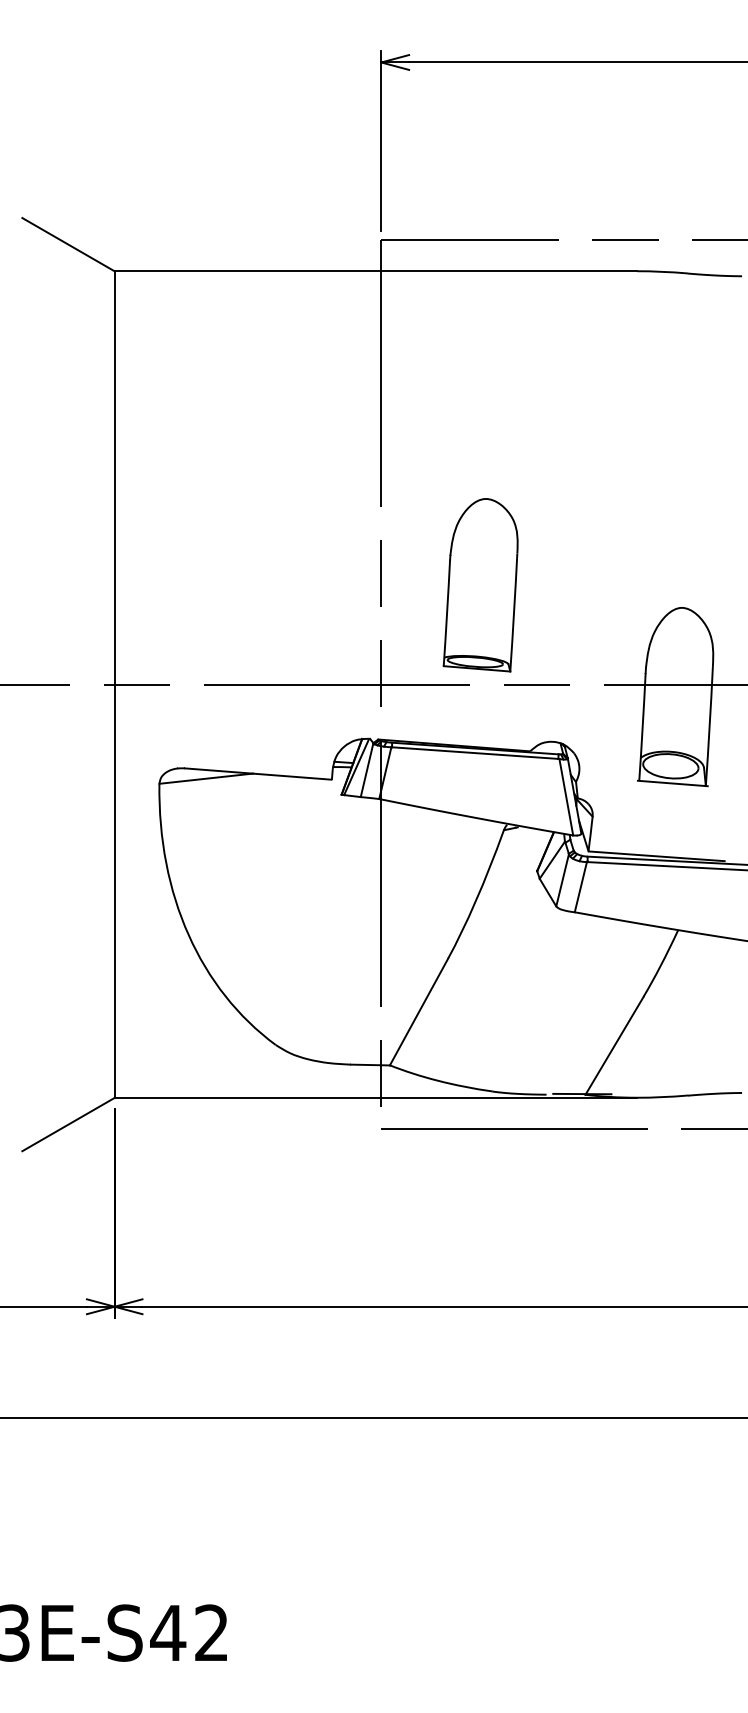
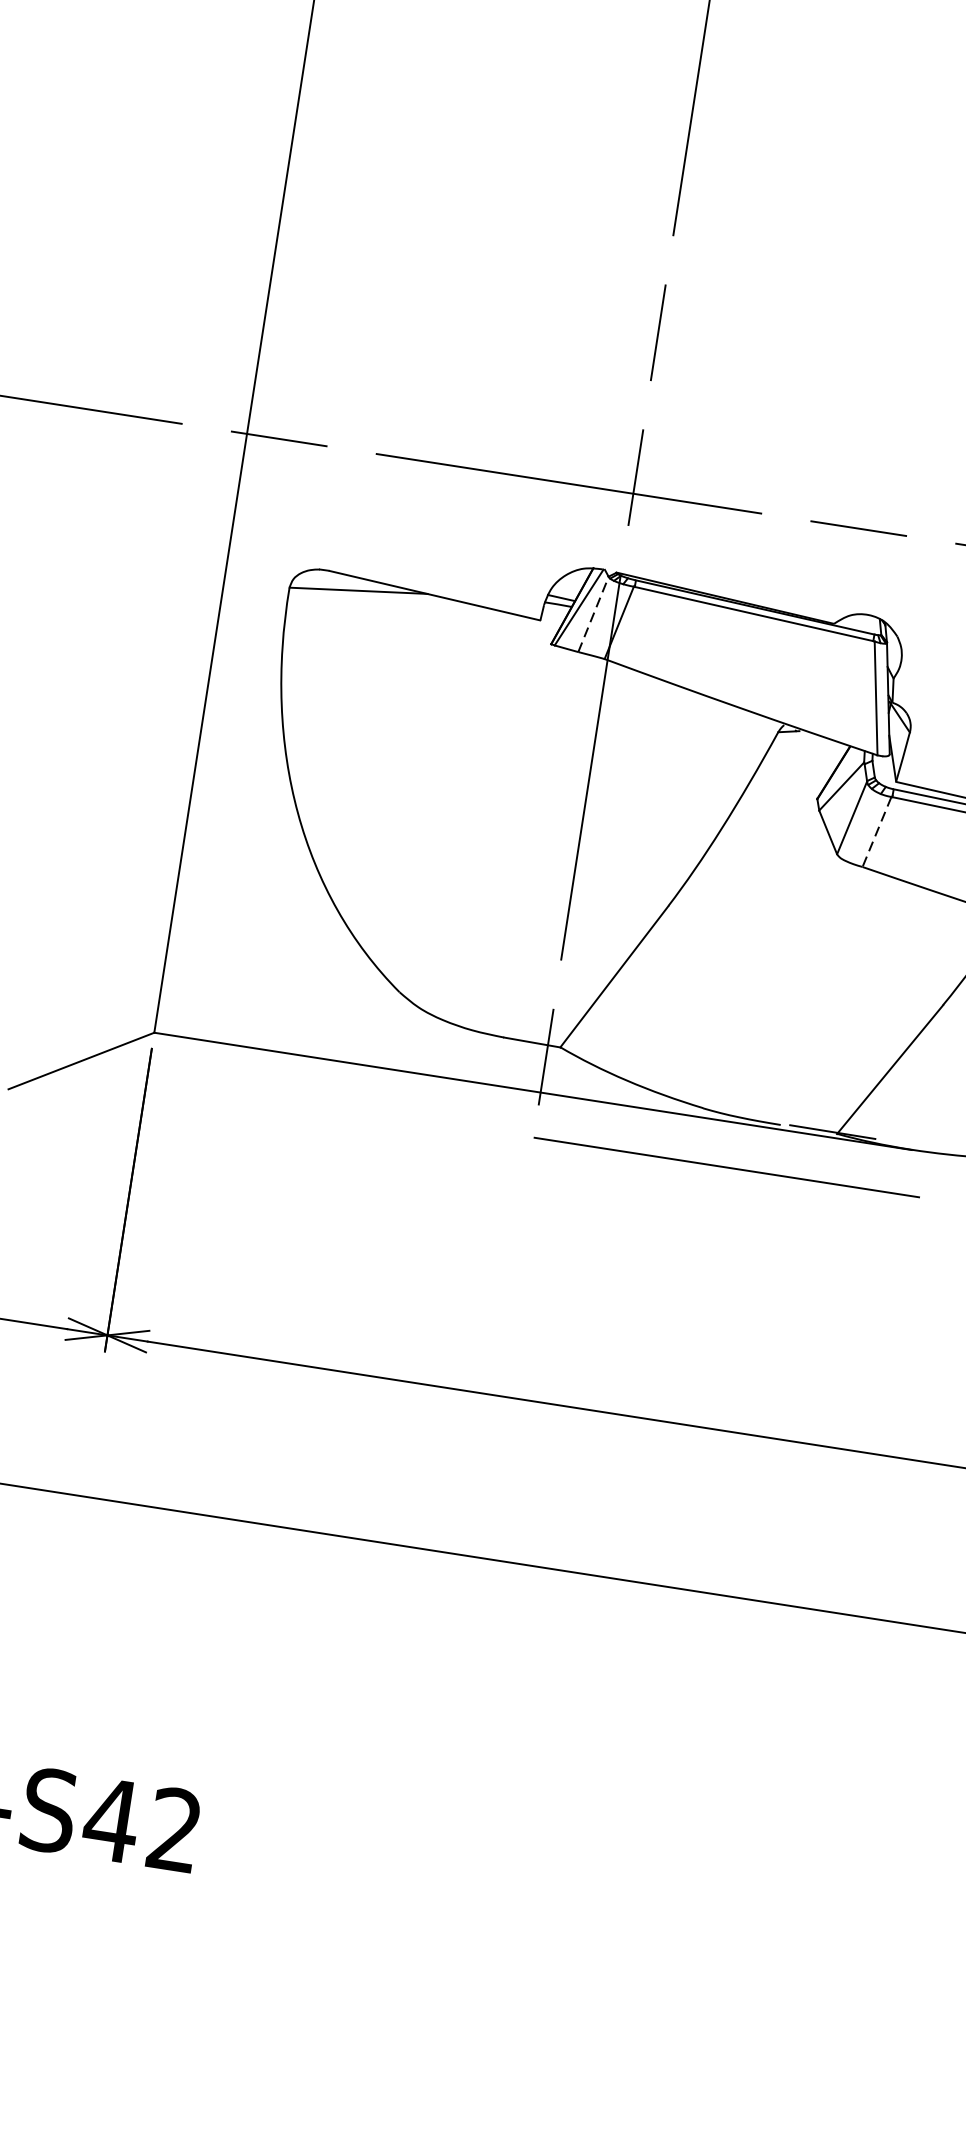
part: (480, 585) -> (799, 372), removed
line: (367, 770) -> (594, 615), solid -> dashed
line: (580, 887) -> (876, 832), solid -> dashed

